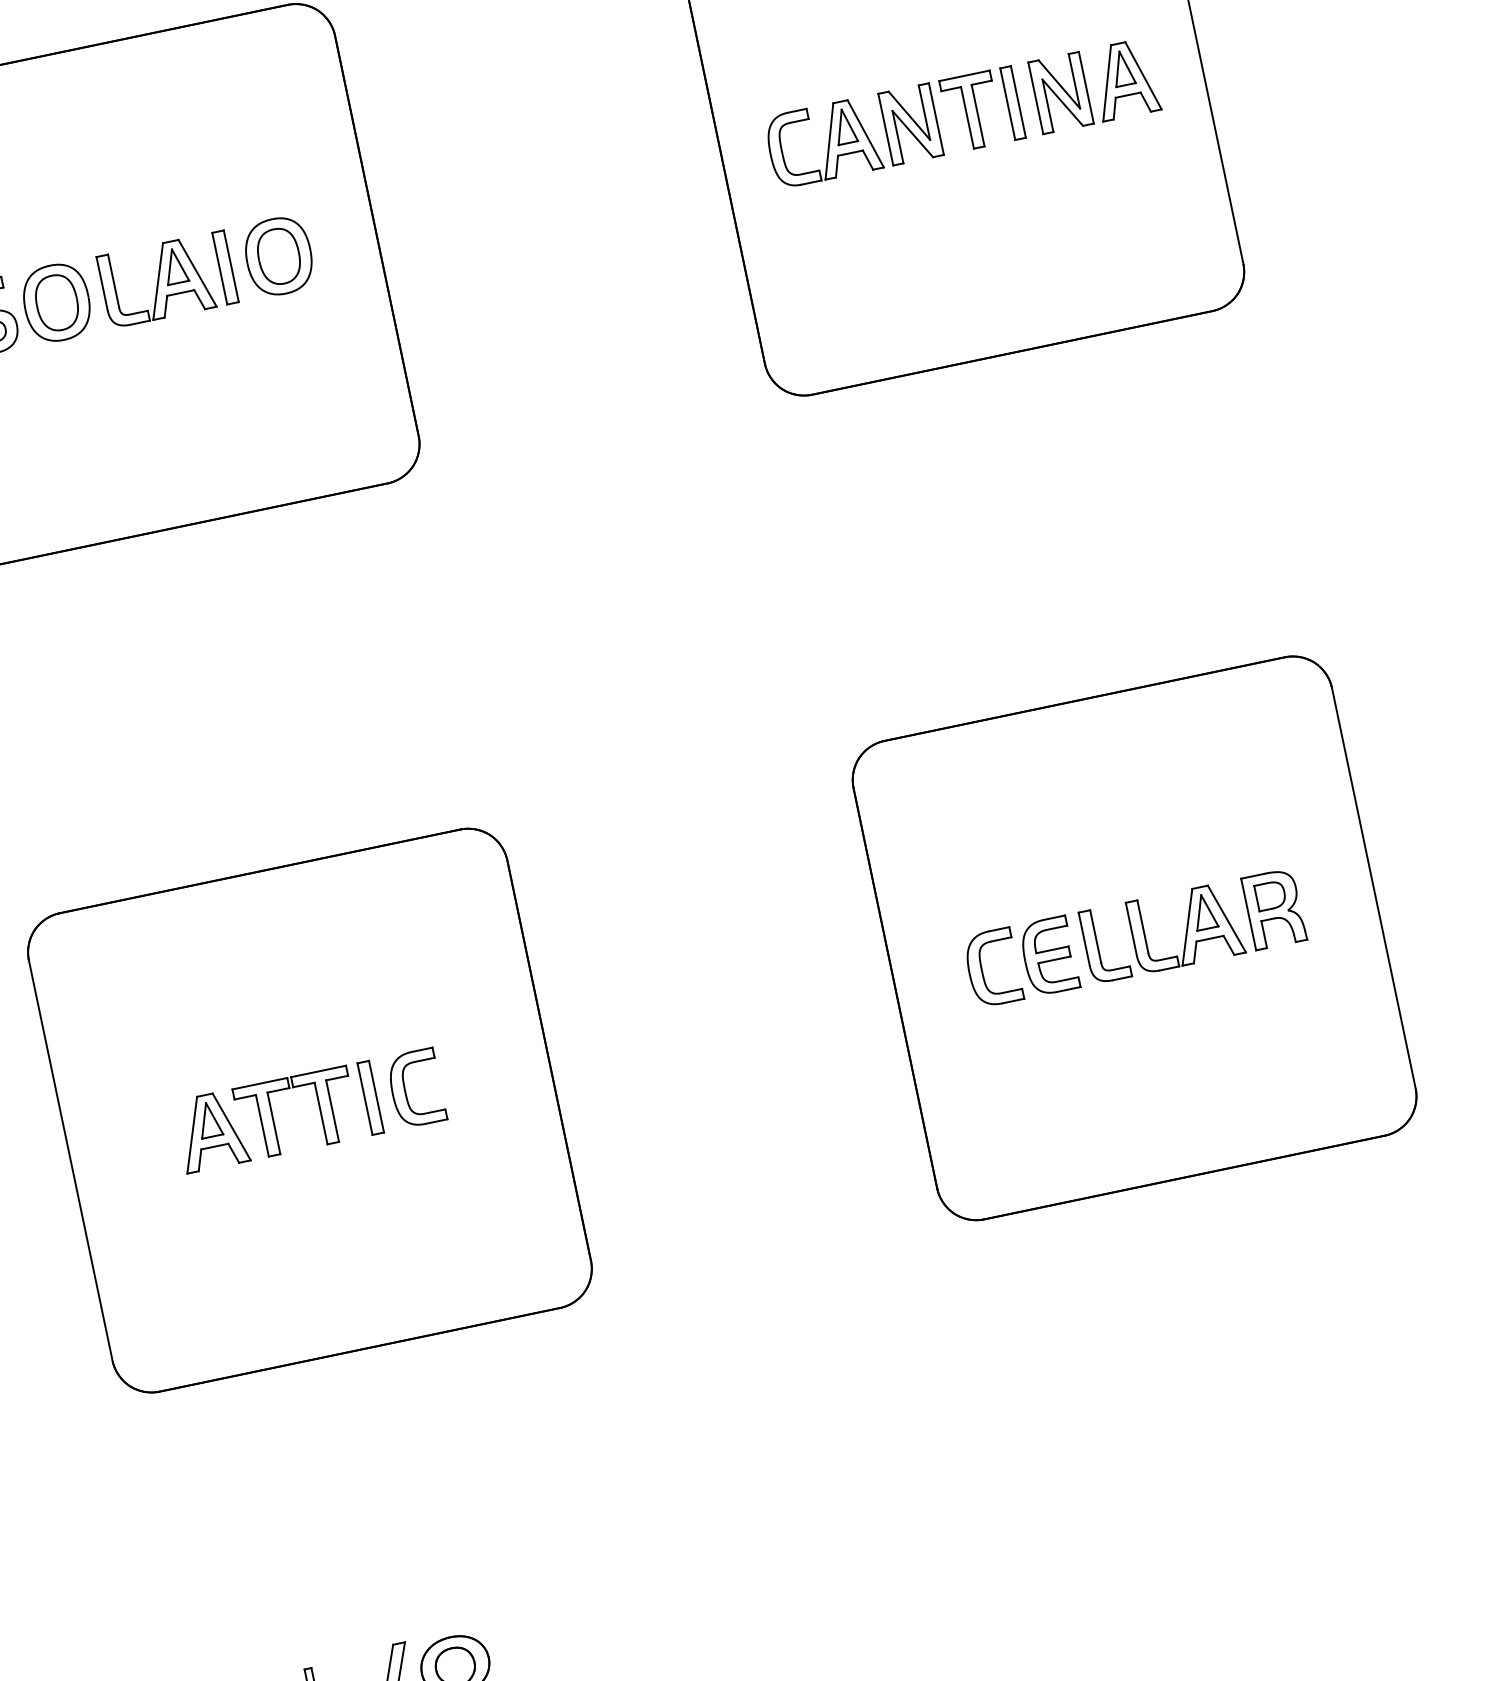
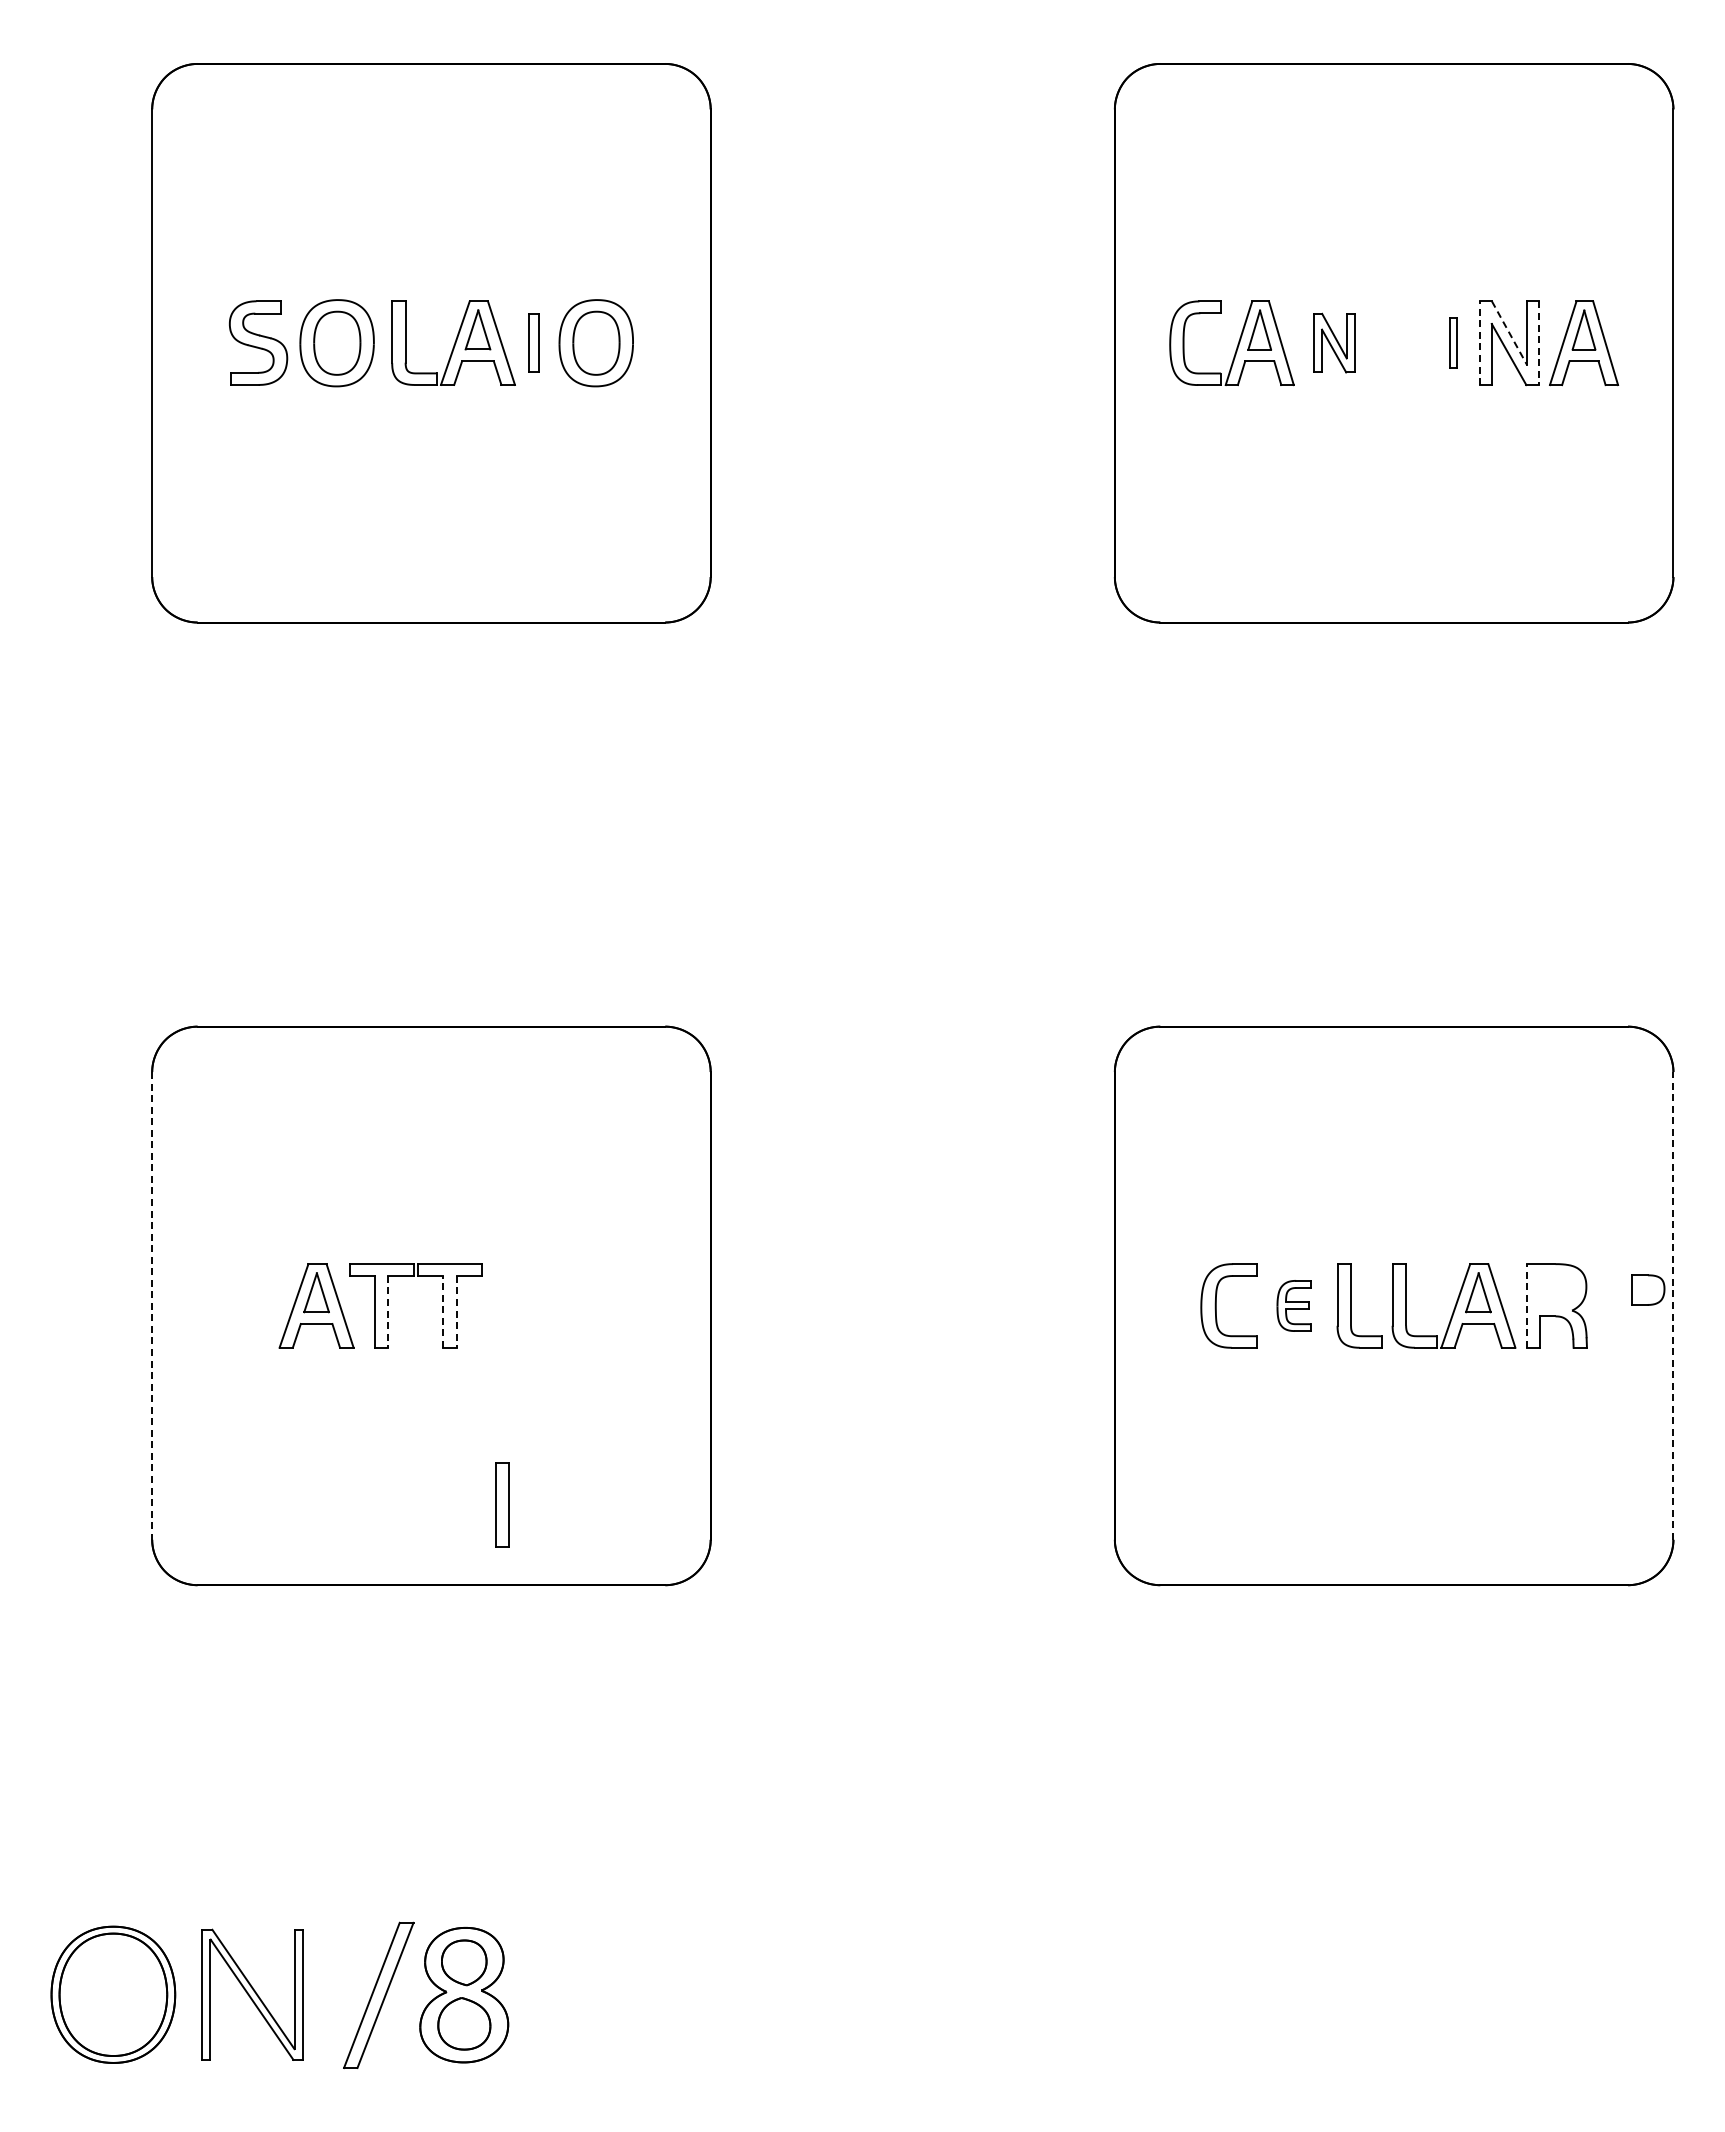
line: (1059, 84) -> (1509, 333), solid -> dashed
line: (1086, 88) -> (1538, 343), solid -> dashed
line: (1035, 98) -> (1479, 343), solid -> dashed
part: (1013, 102) -> (1453, 342), size x0.6
part: (971, 111) -> (1405, 342), removed
part: (911, 123) -> (1334, 342), size x0.7
part: (224, 267) -> (533, 342), size x0.7
line: (1373, 887) -> (1673, 1305), solid -> dashed
part: (1270, 895) -> (1648, 1289), moved
line: (1248, 914) -> (1527, 1305), solid -> dashed
part: (1048, 955) -> (1293, 1305), size x0.6
part: (405, 1090) -> (543, 1305), removed
part: (370, 1097) -> (502, 1504), moved
line: (332, 1110) -> (456, 1311), solid -> dashed
line: (321, 1113) -> (443, 1311), solid -> dashed
line: (274, 1123) -> (388, 1311), solid -> dashed
line: (70, 1160) -> (152, 1305), solid -> dashed

